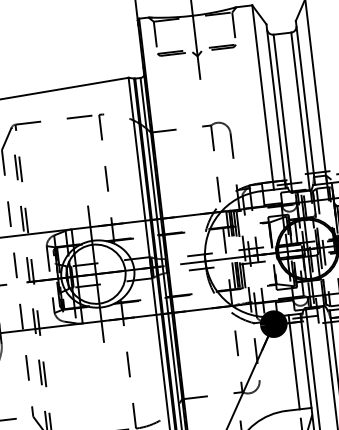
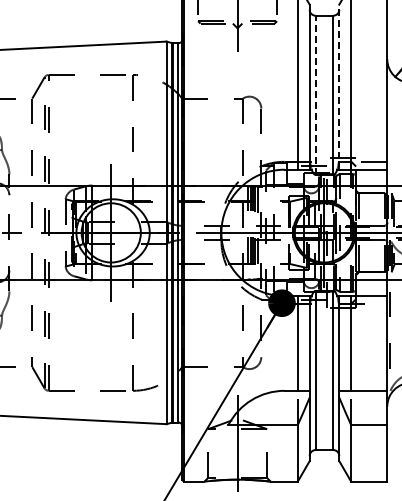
line: (305, 103) -> (339, 87), solid -> dashed
line: (282, 113) -> (315, 95), solid -> dashed

